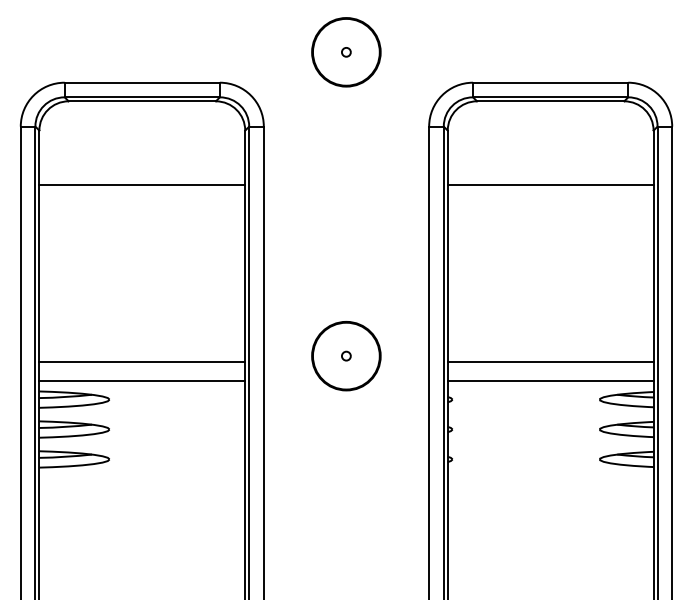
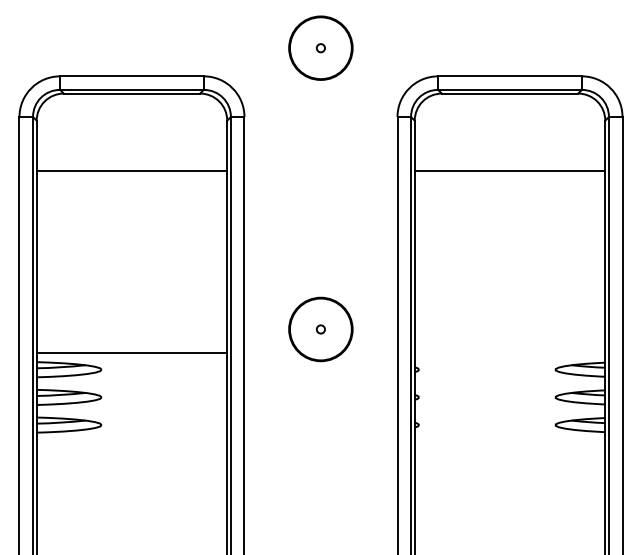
line: (142, 361) -> (132, 334), removed
line: (550, 361) -> (509, 334), removed
line: (550, 381) -> (509, 352), removed

